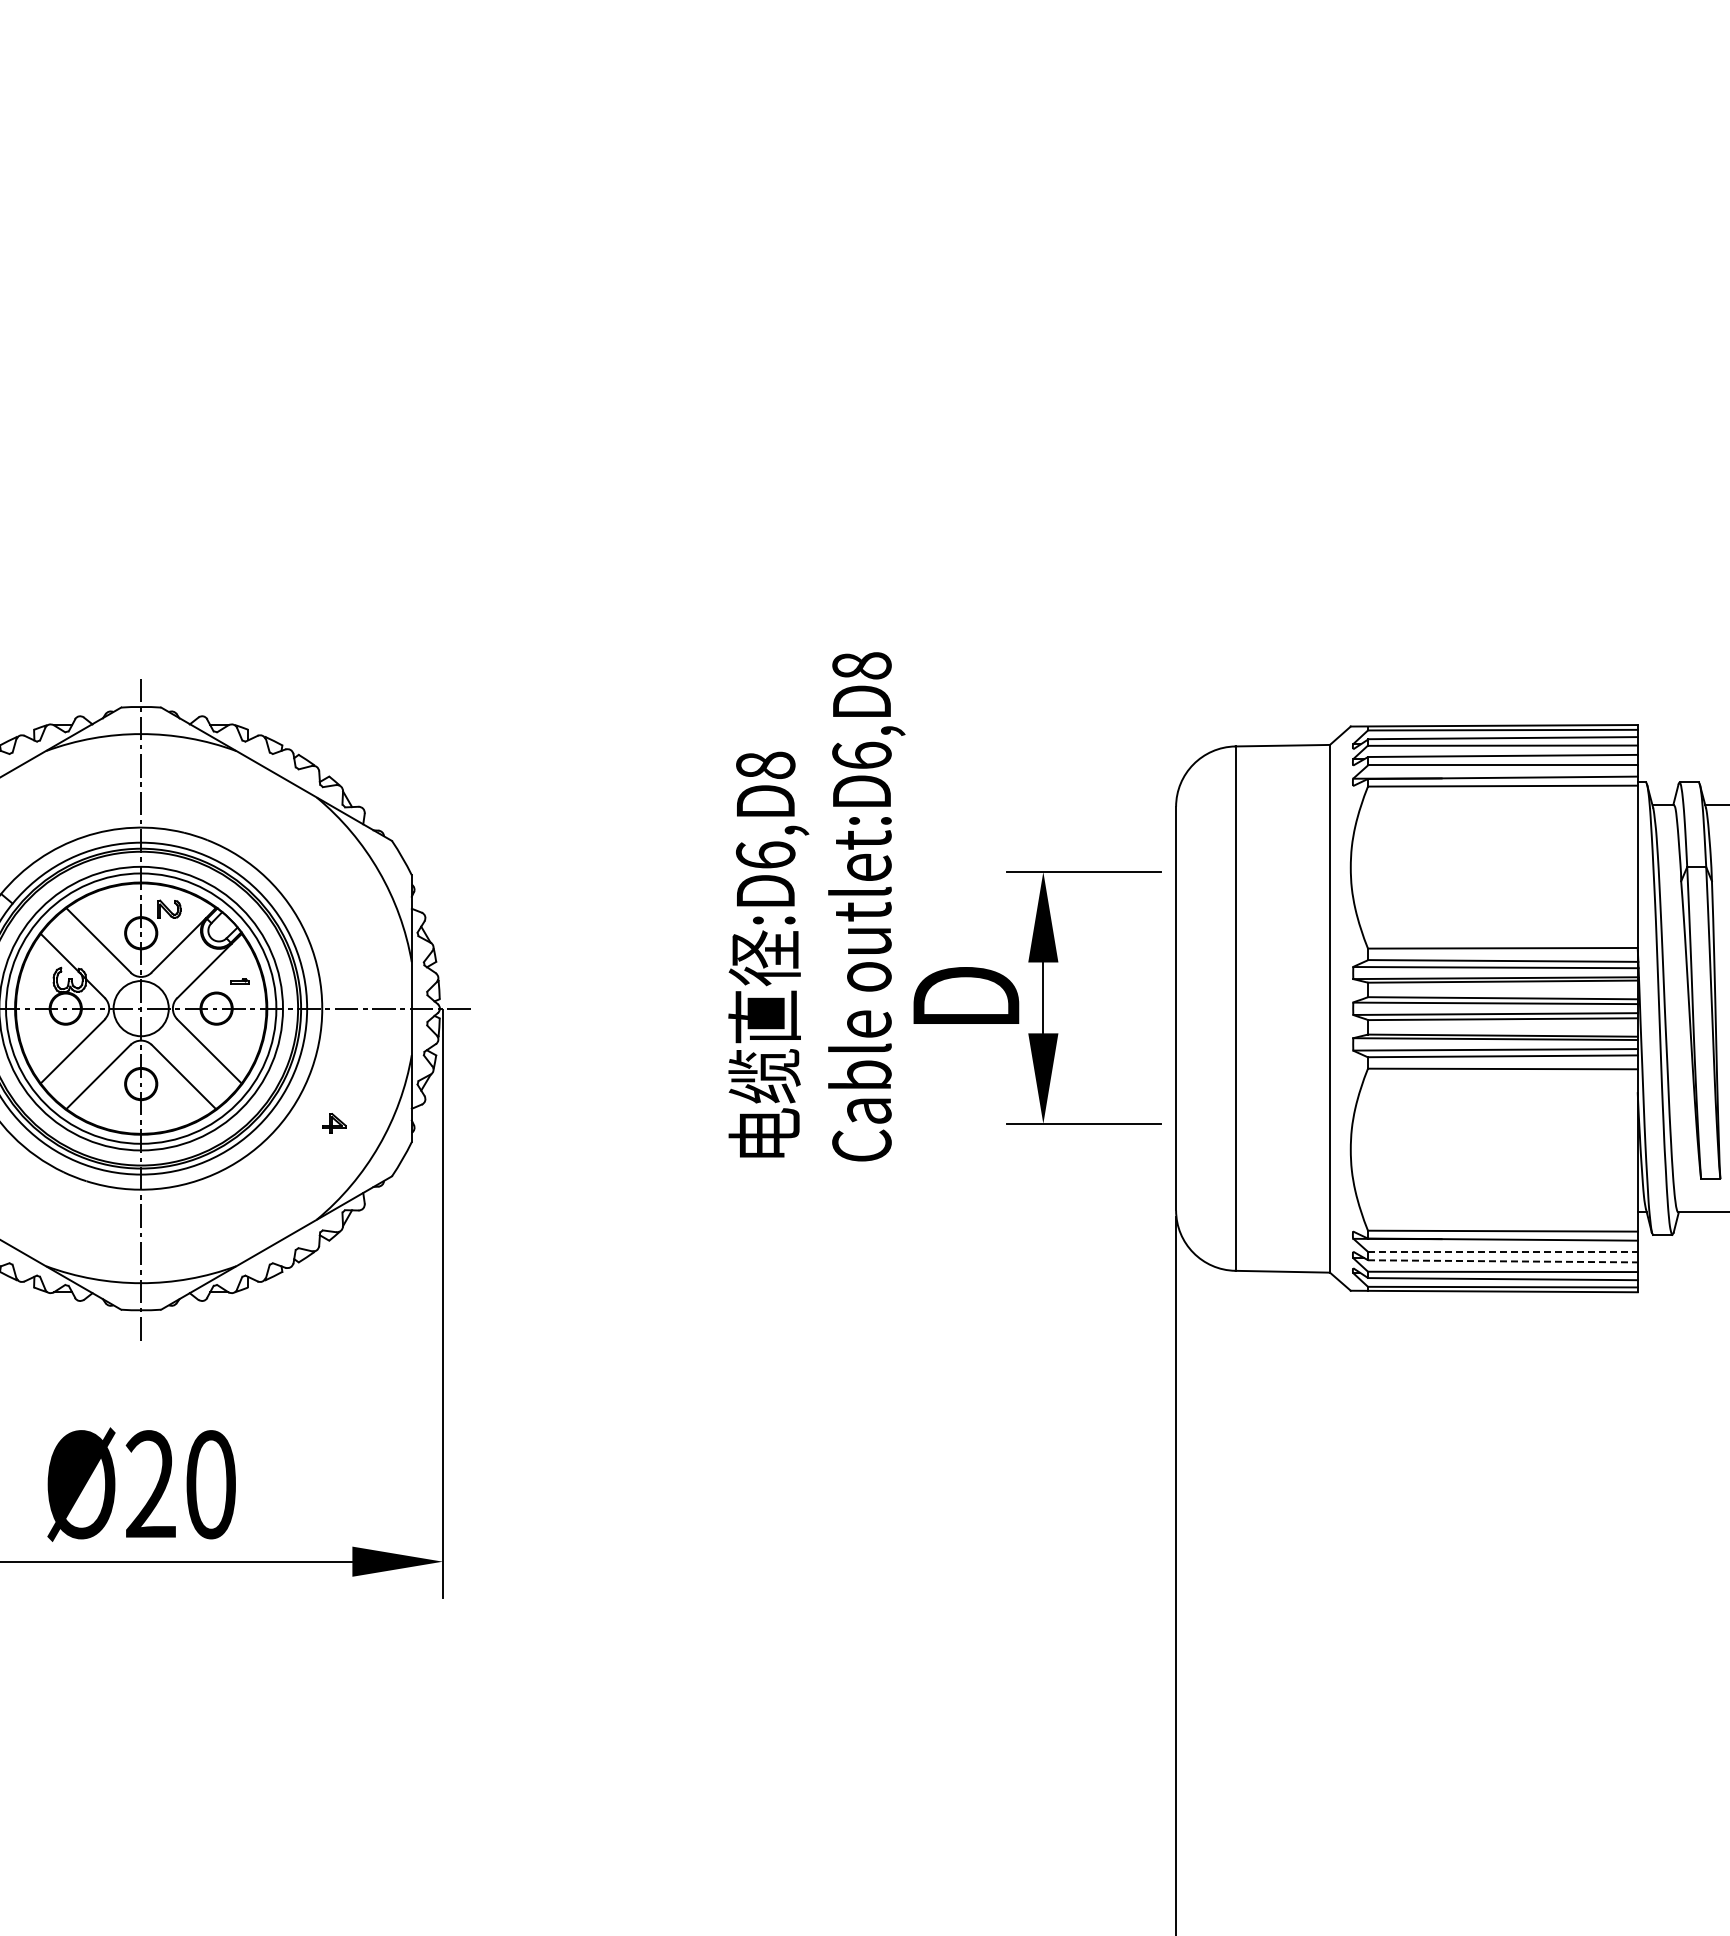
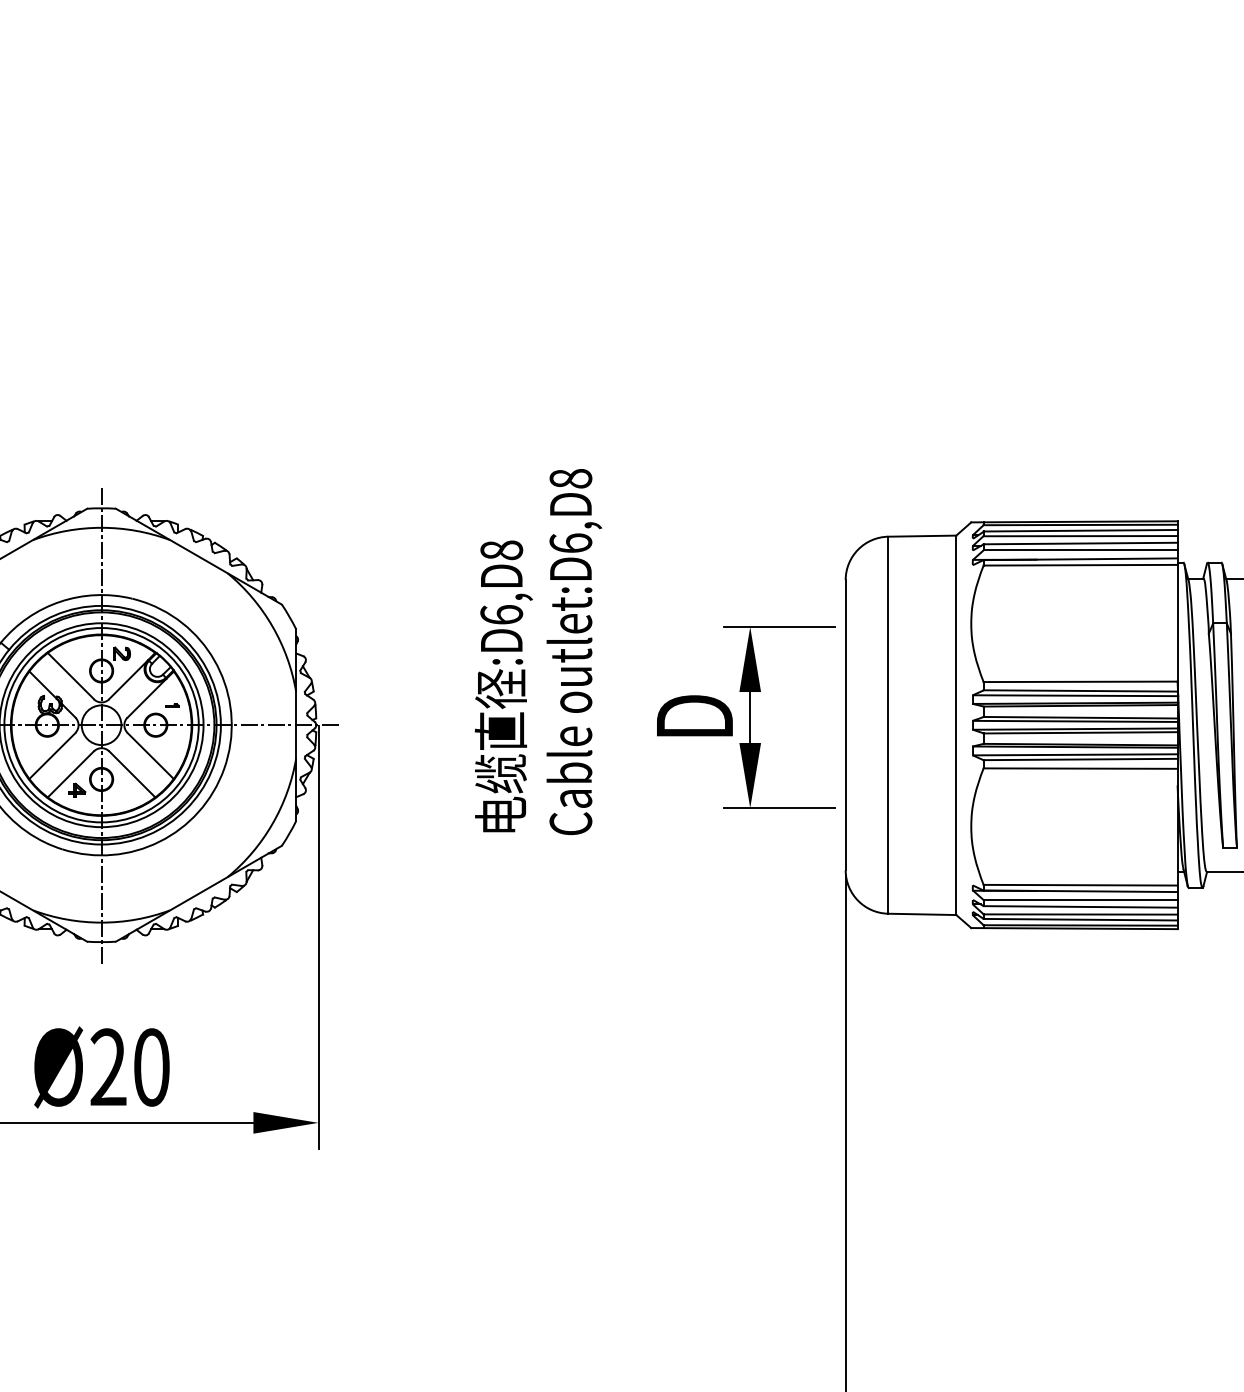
text: (816, 906) -> (538, 651), moved
part: (334, 1123) -> (77, 790), moved
line: (1502, 1252) -> (1080, 900), dashed -> solid
line: (1502, 1261) -> (1080, 907), dashed -> solid

